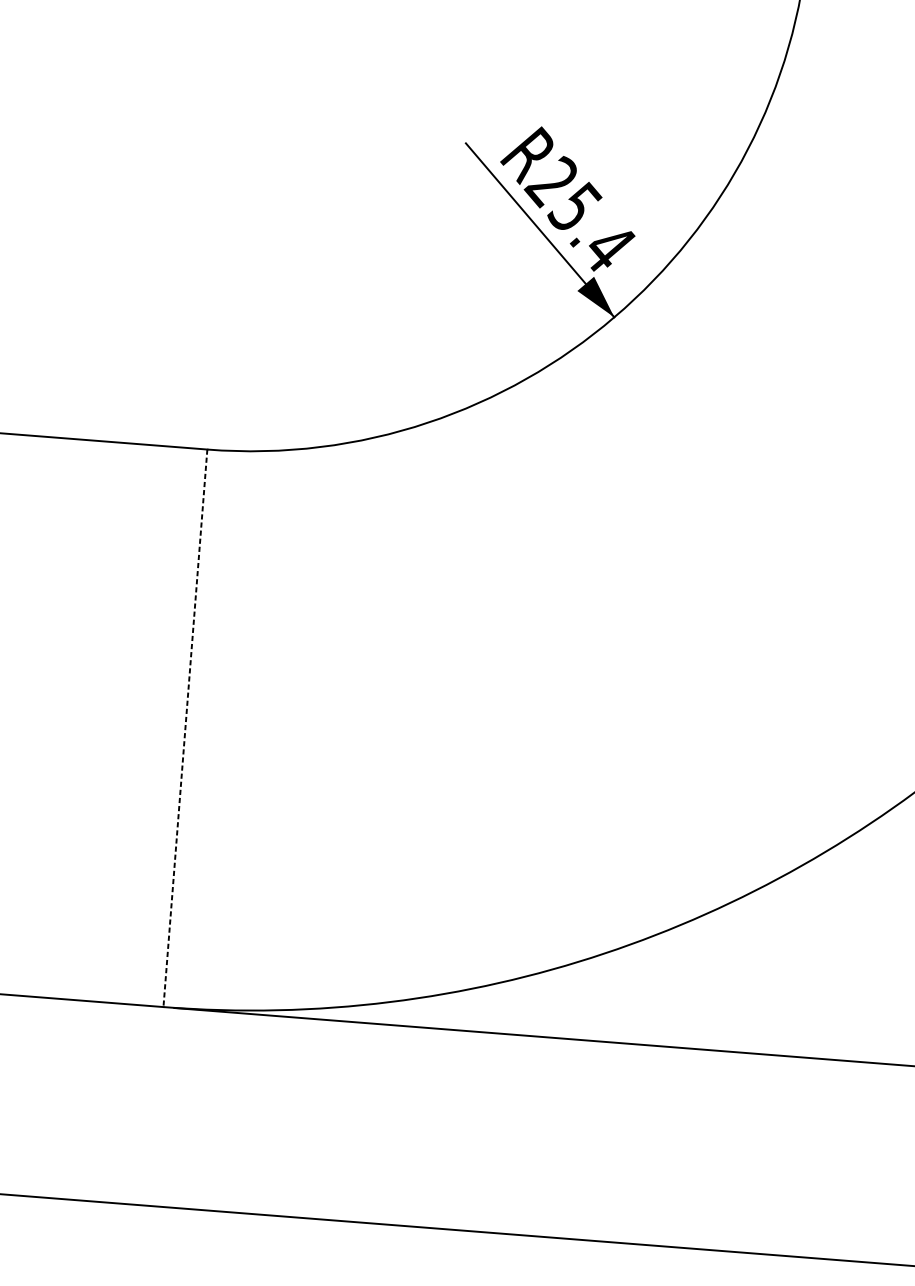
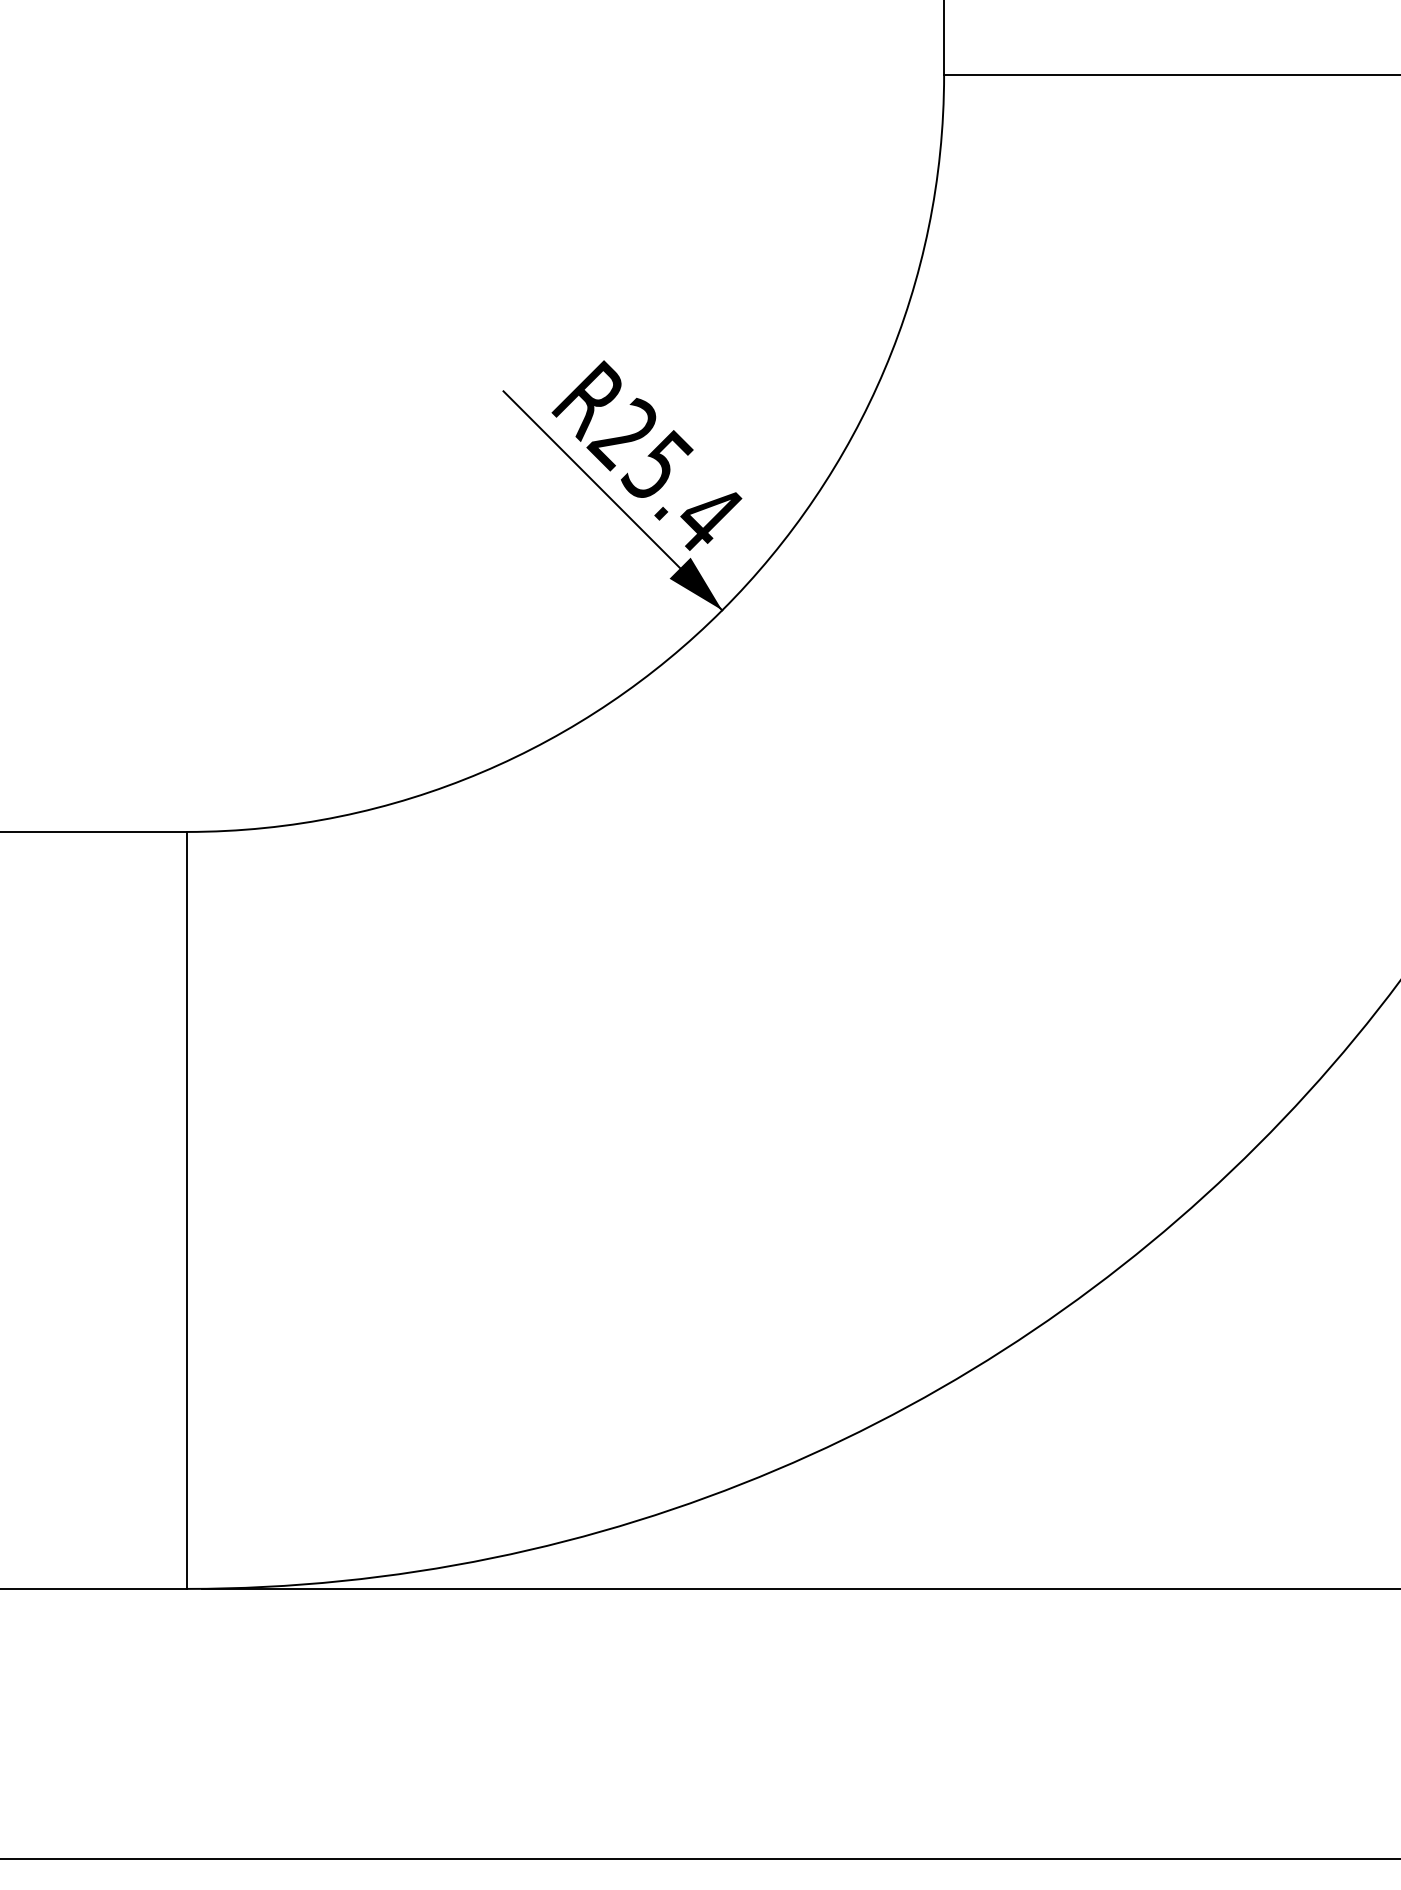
line: (185, 728) -> (187, 1210), dashed -> solid

